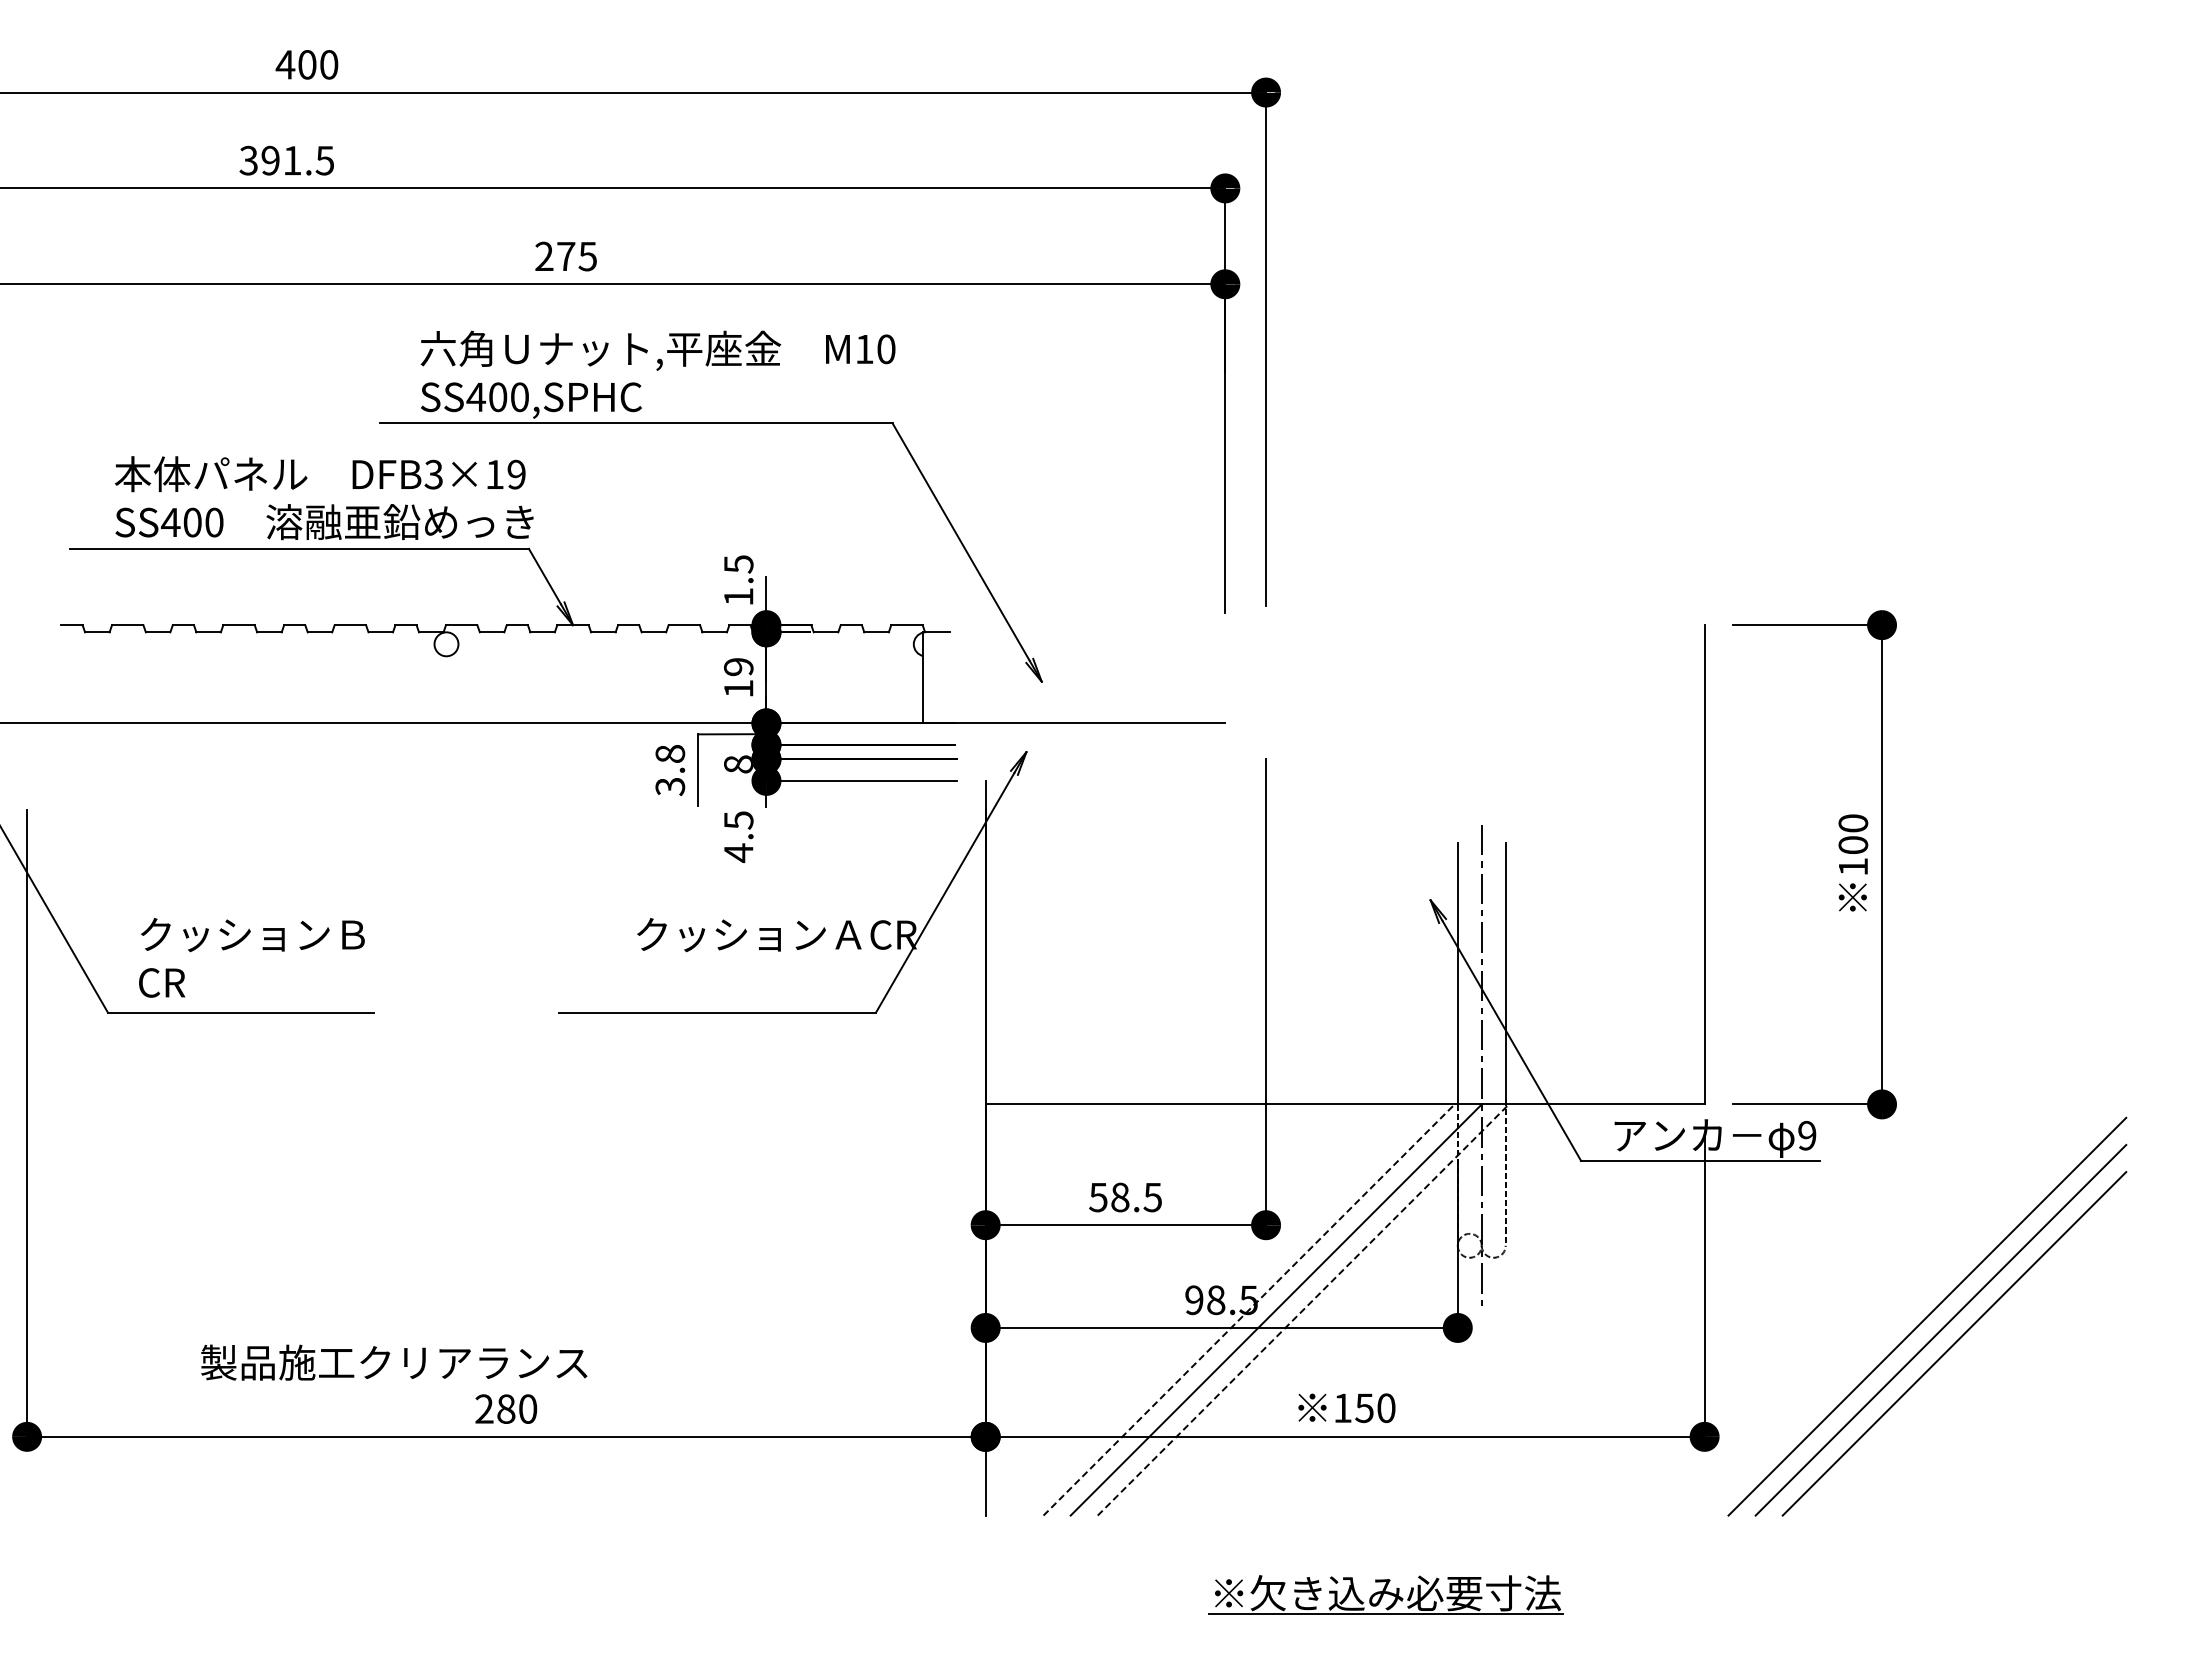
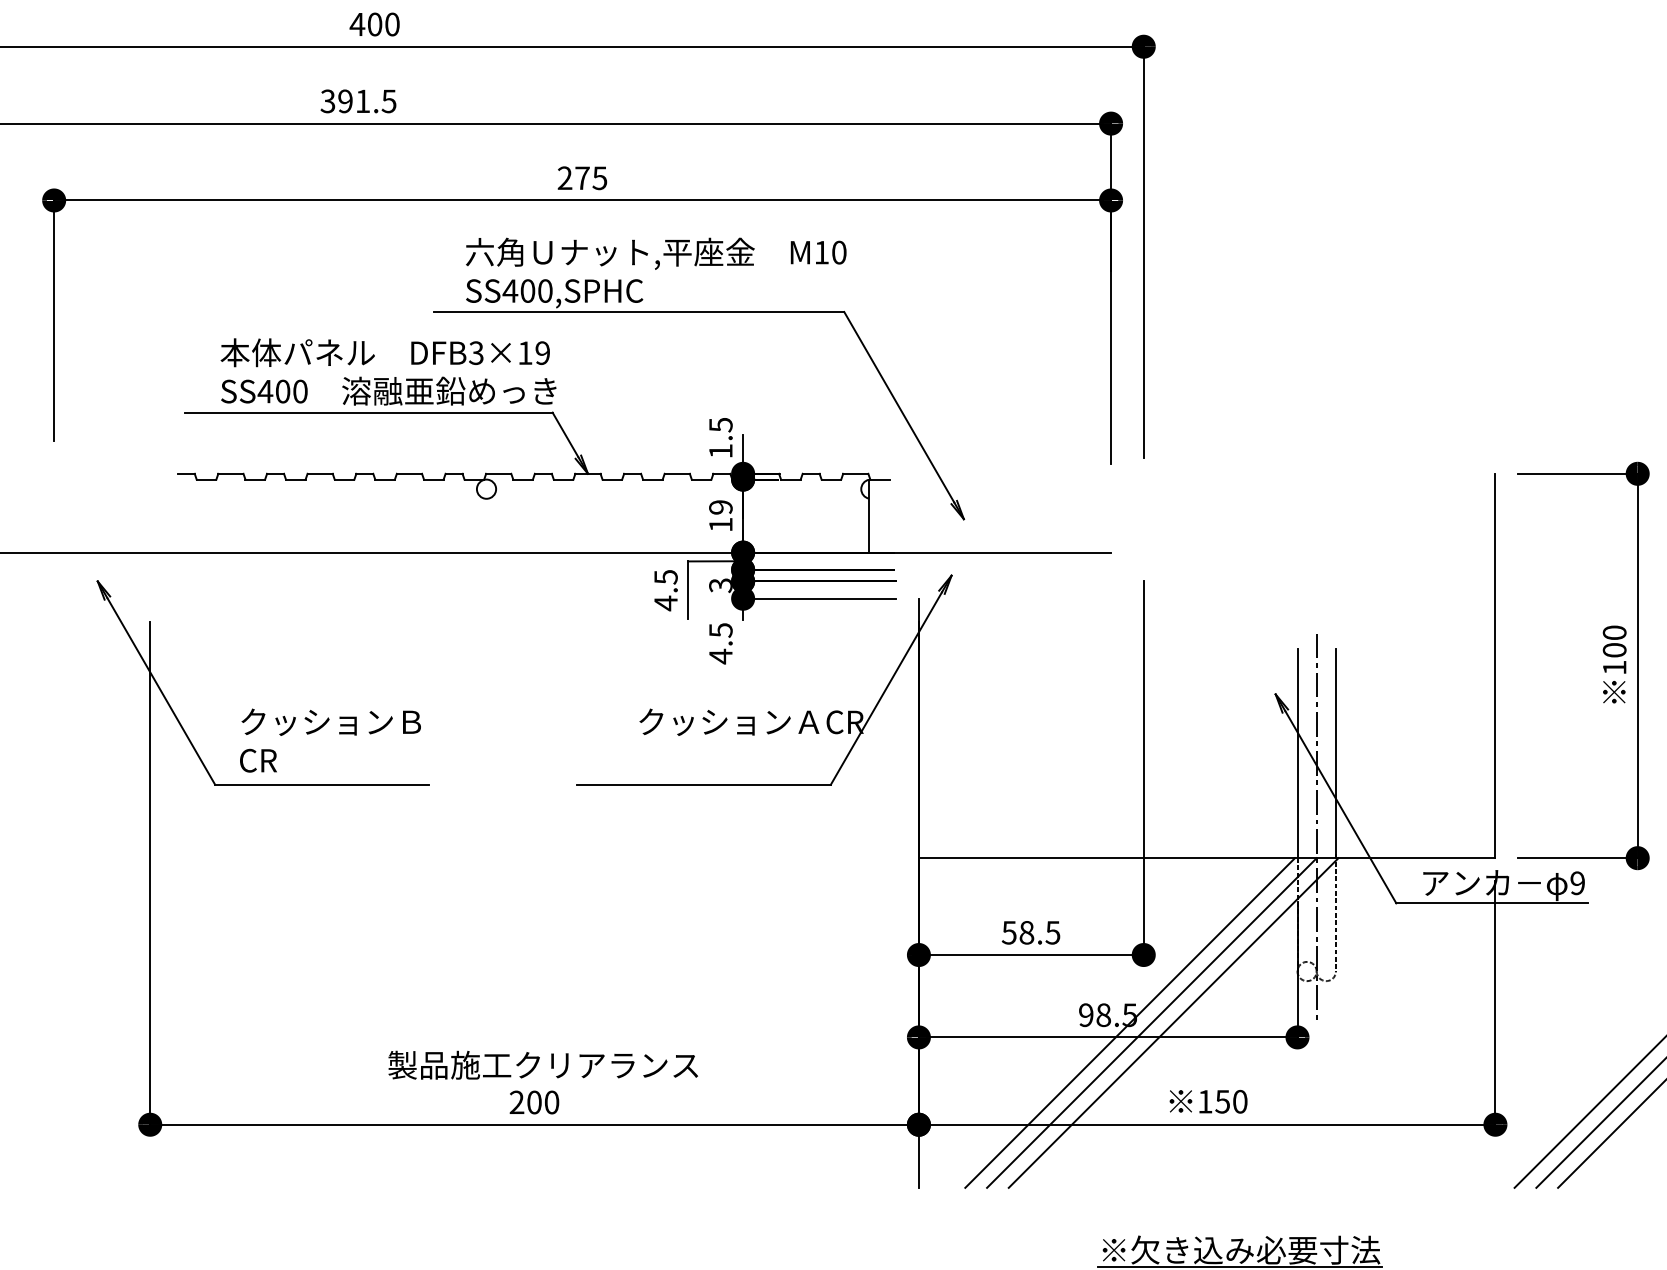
text: (738, 764) -> (720, 585), 8 -> 3
text: (670, 770) -> (666, 590), 3.8 -> 4.5
line: (1249, 1310) -> (1130, 1023), dashed -> solid
line: (1303, 1310) -> (1173, 1023), dashed -> solid
text: (394, 1362) -> (543, 1065), moved
text: (506, 1408) -> (534, 1102), 280 -> 200

